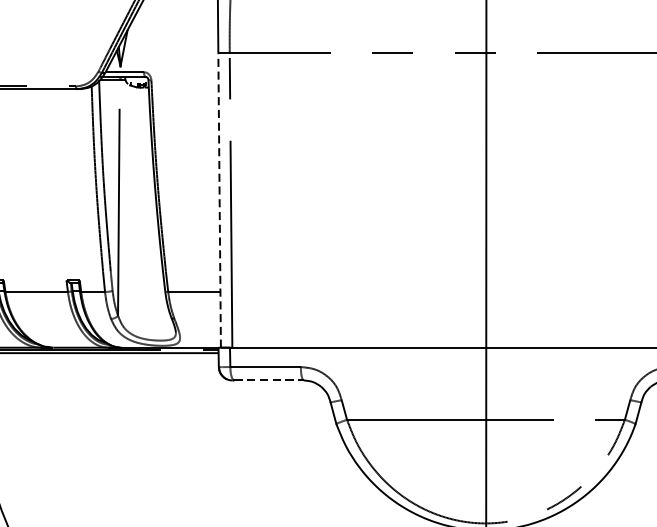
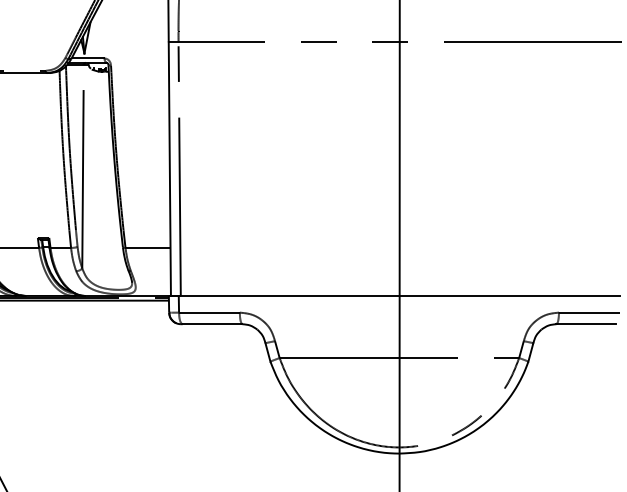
line: (219, 200) -> (169, 169), dashed -> solid
line: (269, 380) -> (212, 324), dashed -> solid

